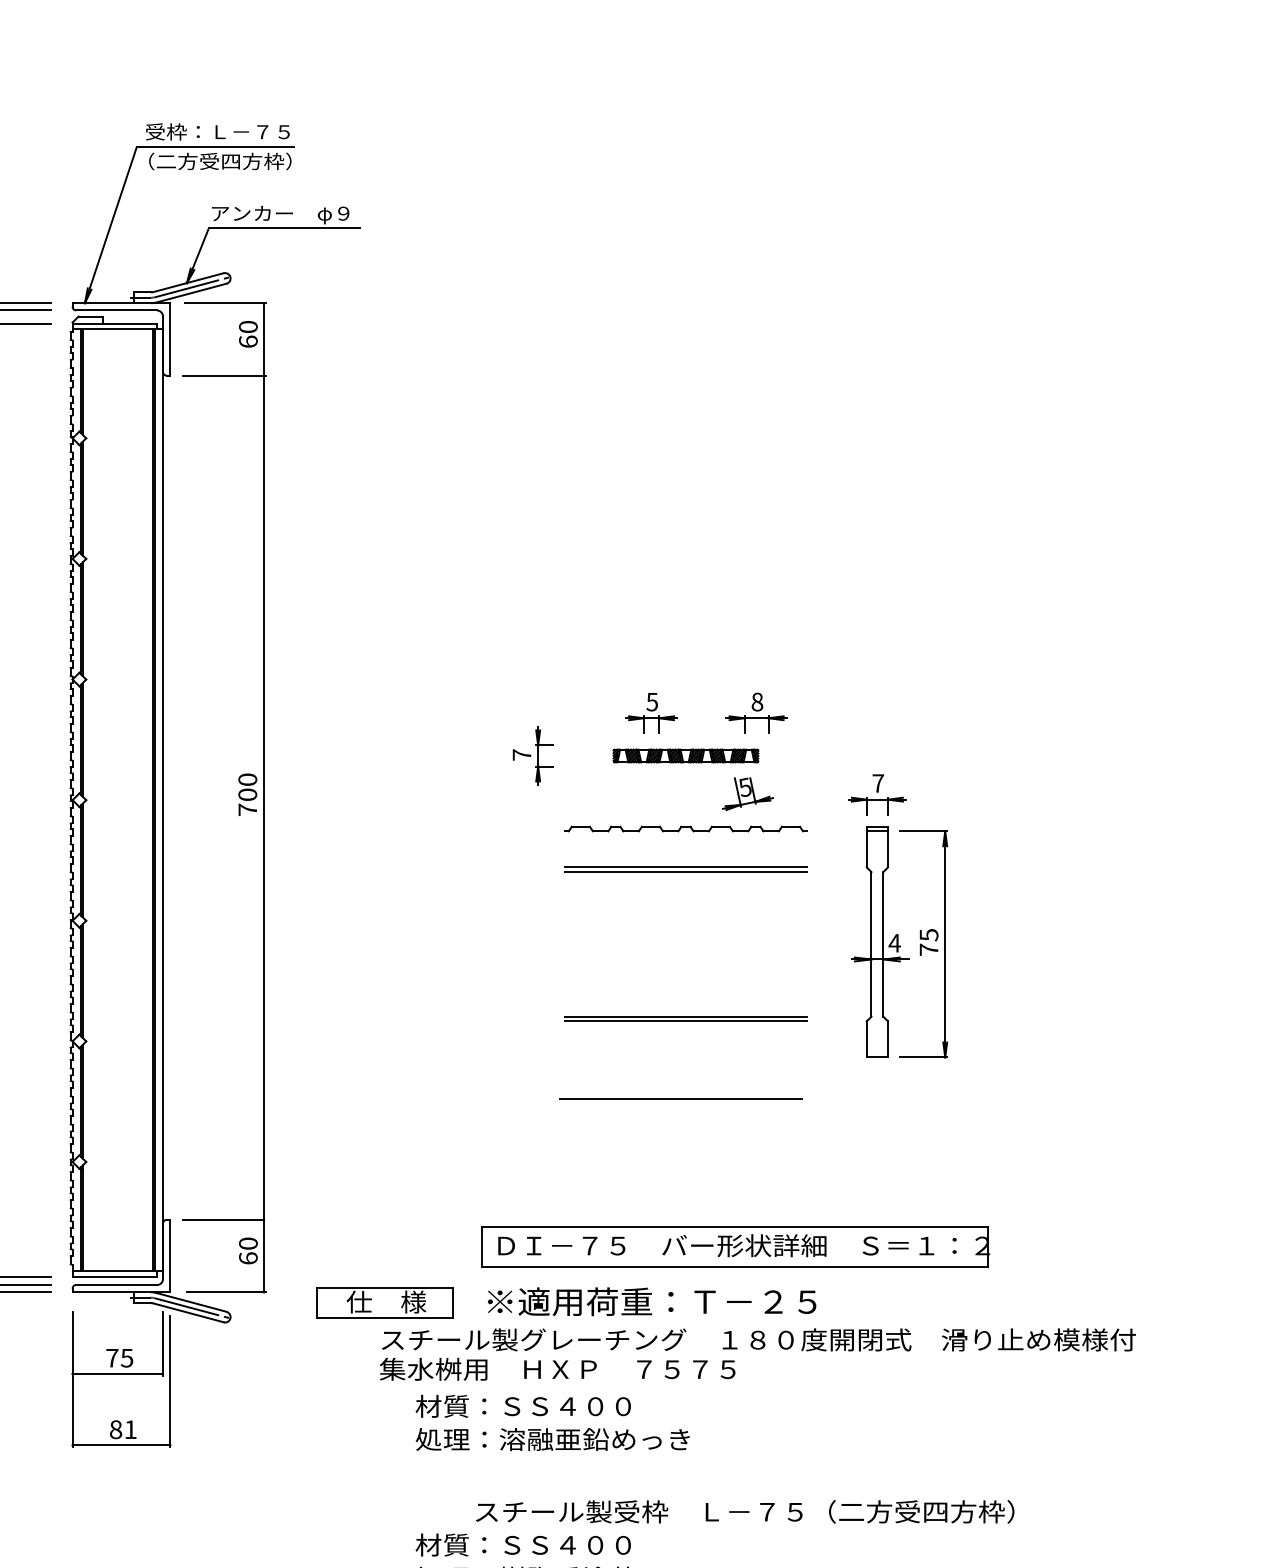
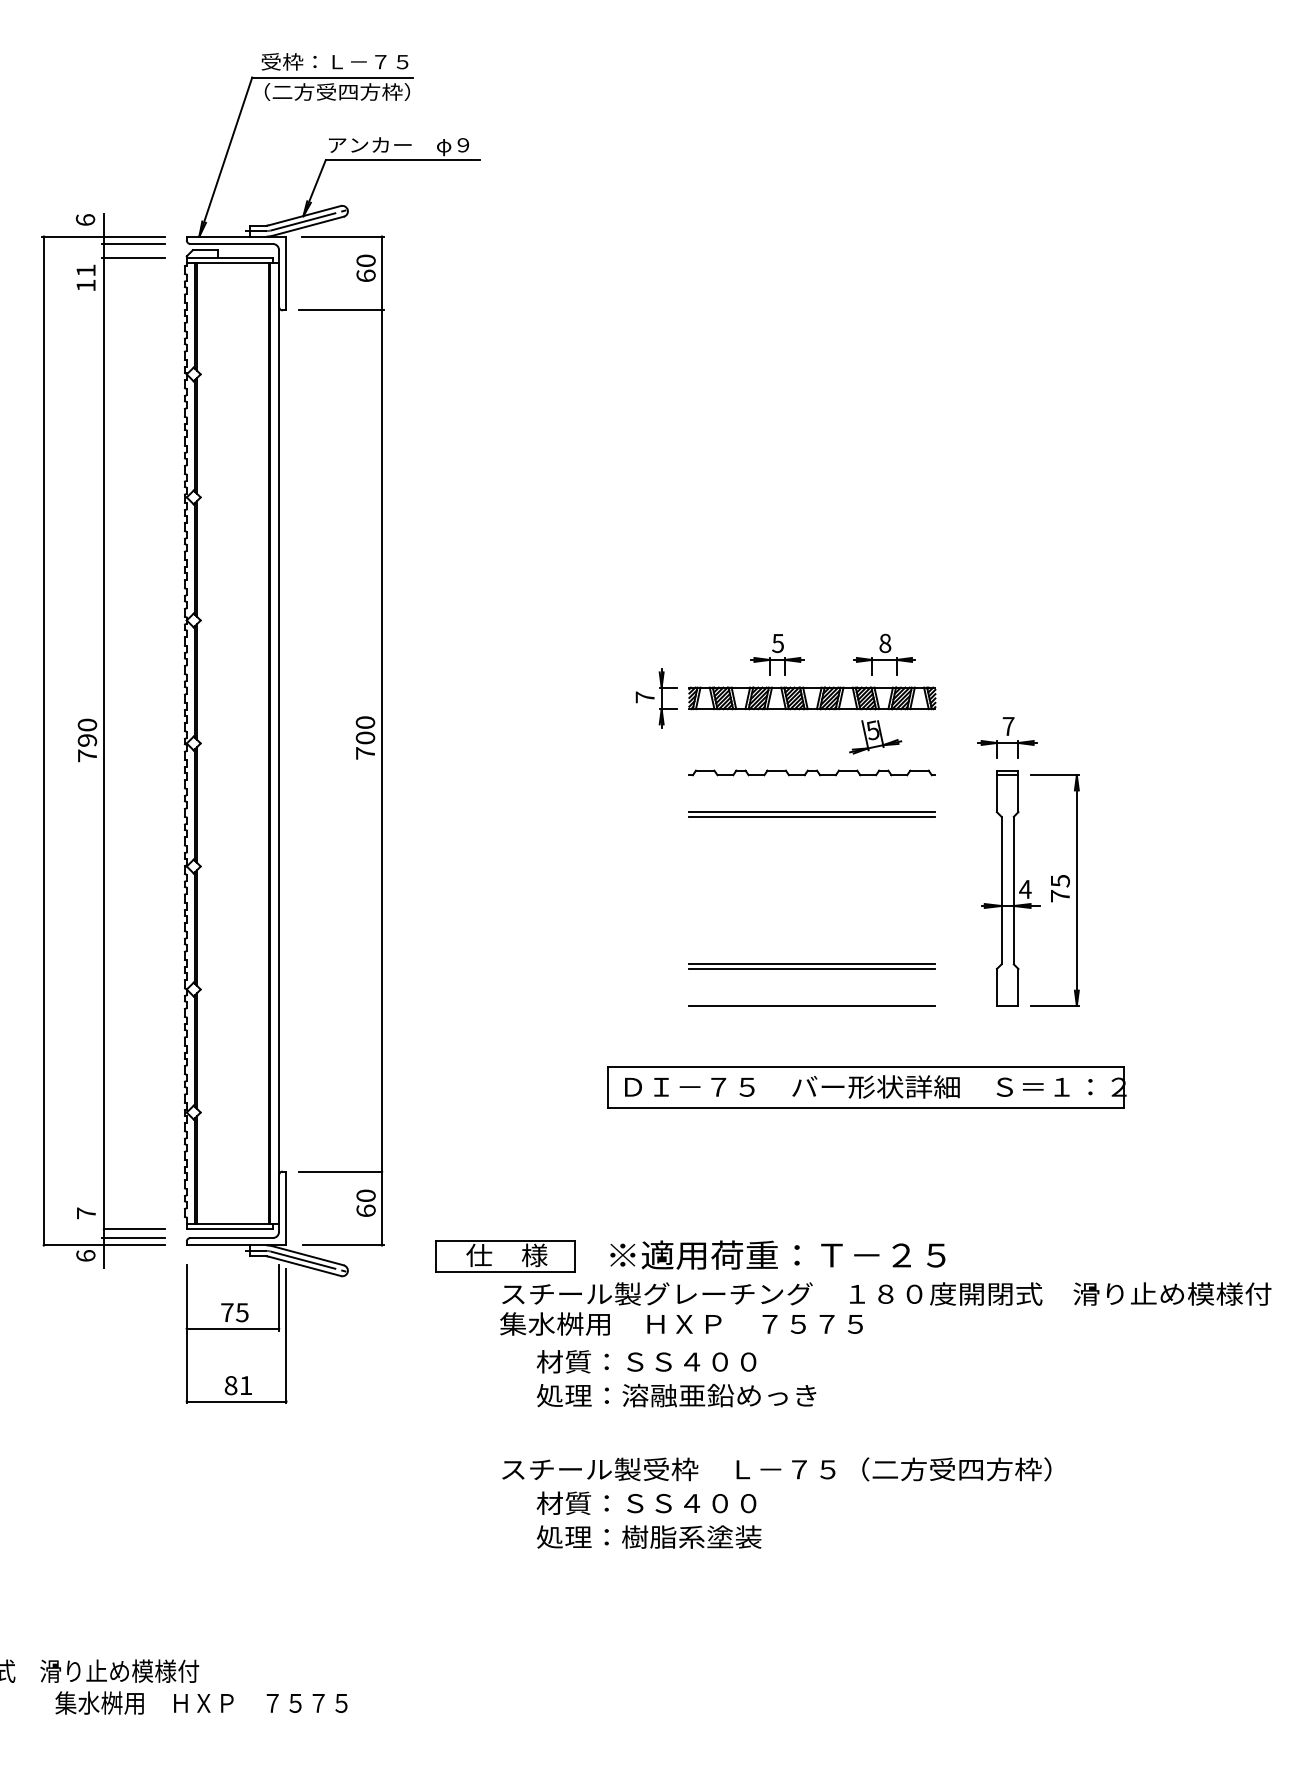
part: (686, 756) -> (812, 698), size x1.67
line: (680, 1098) -> (811, 1005), moved
part: (735, 1246) -> (866, 1087), moved
text: (744, 1511) -> (776, 1469), moved

